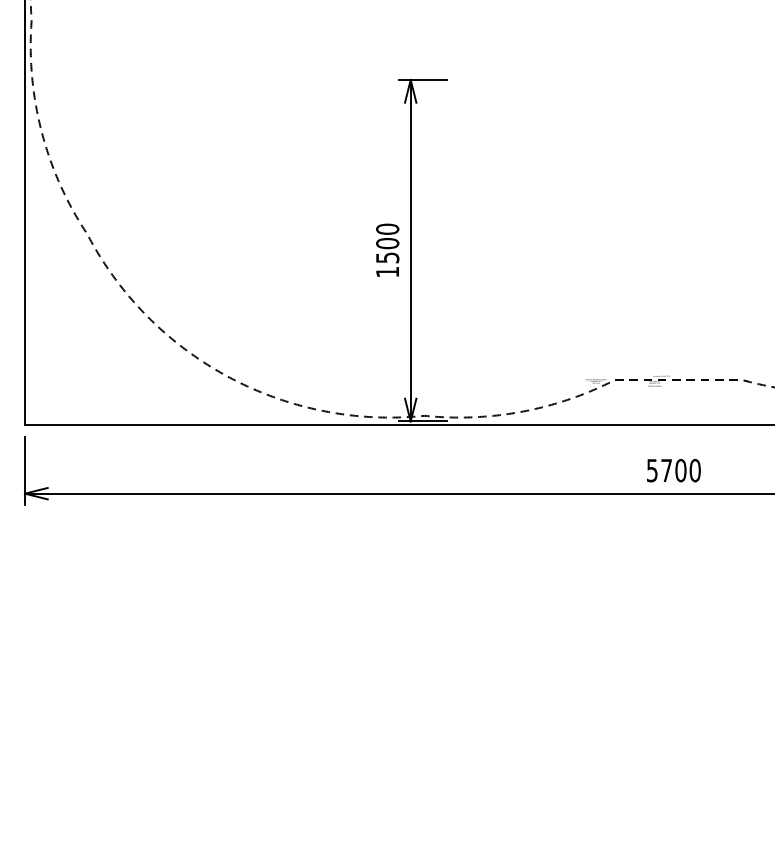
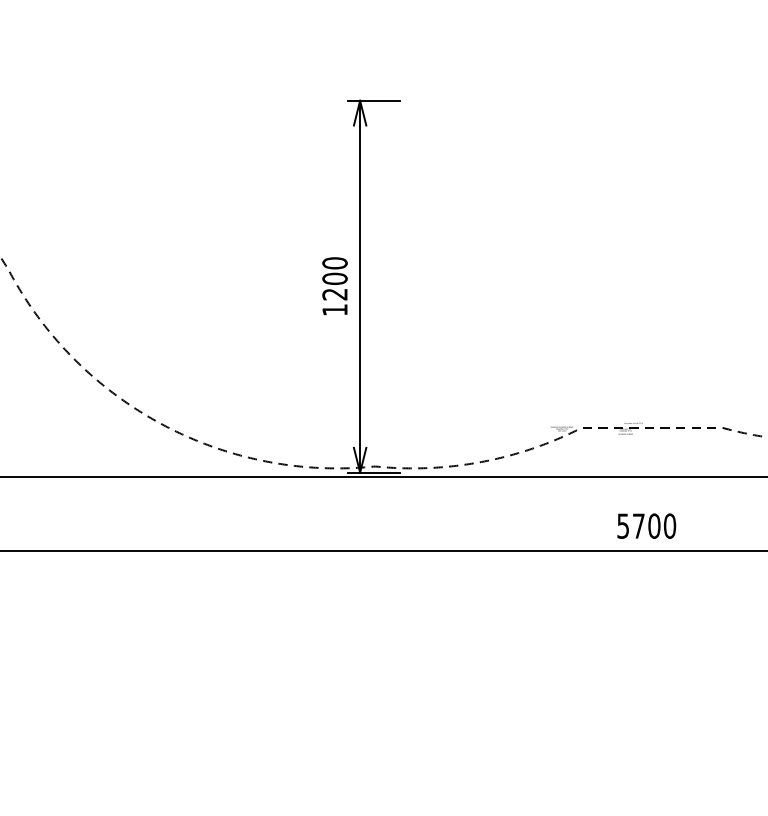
text: (387, 257) -> (334, 294), 1500 -> 1200

